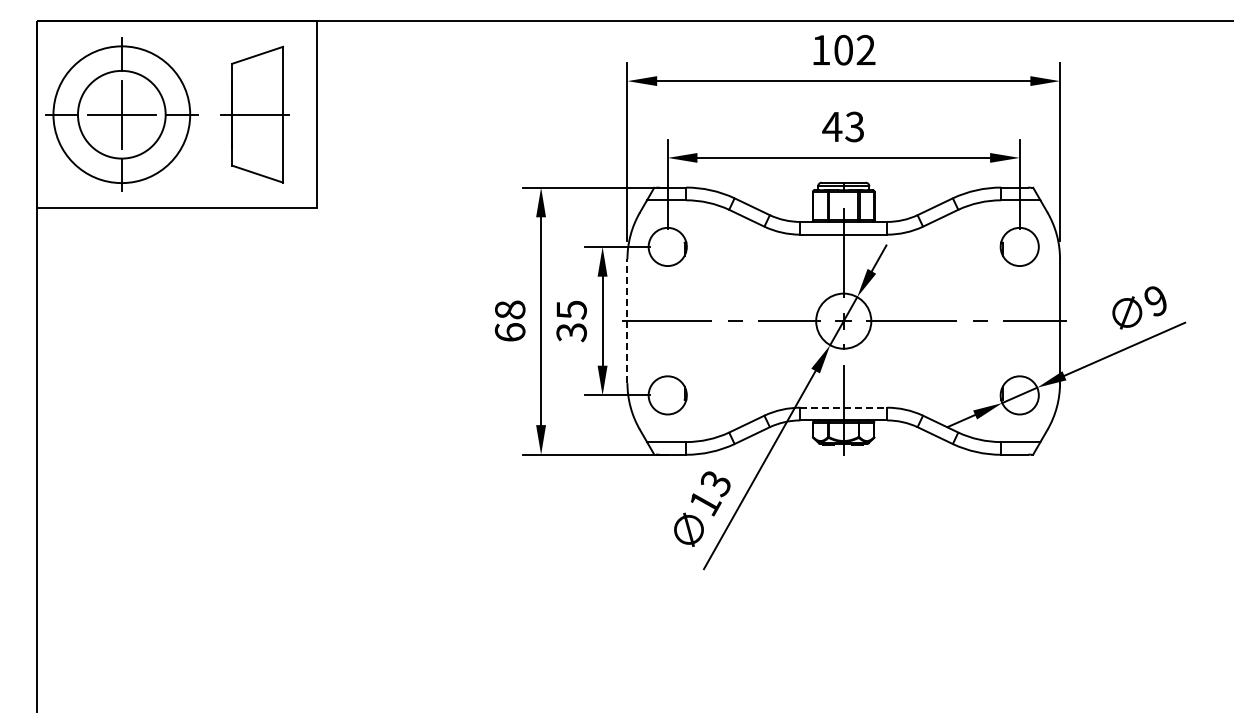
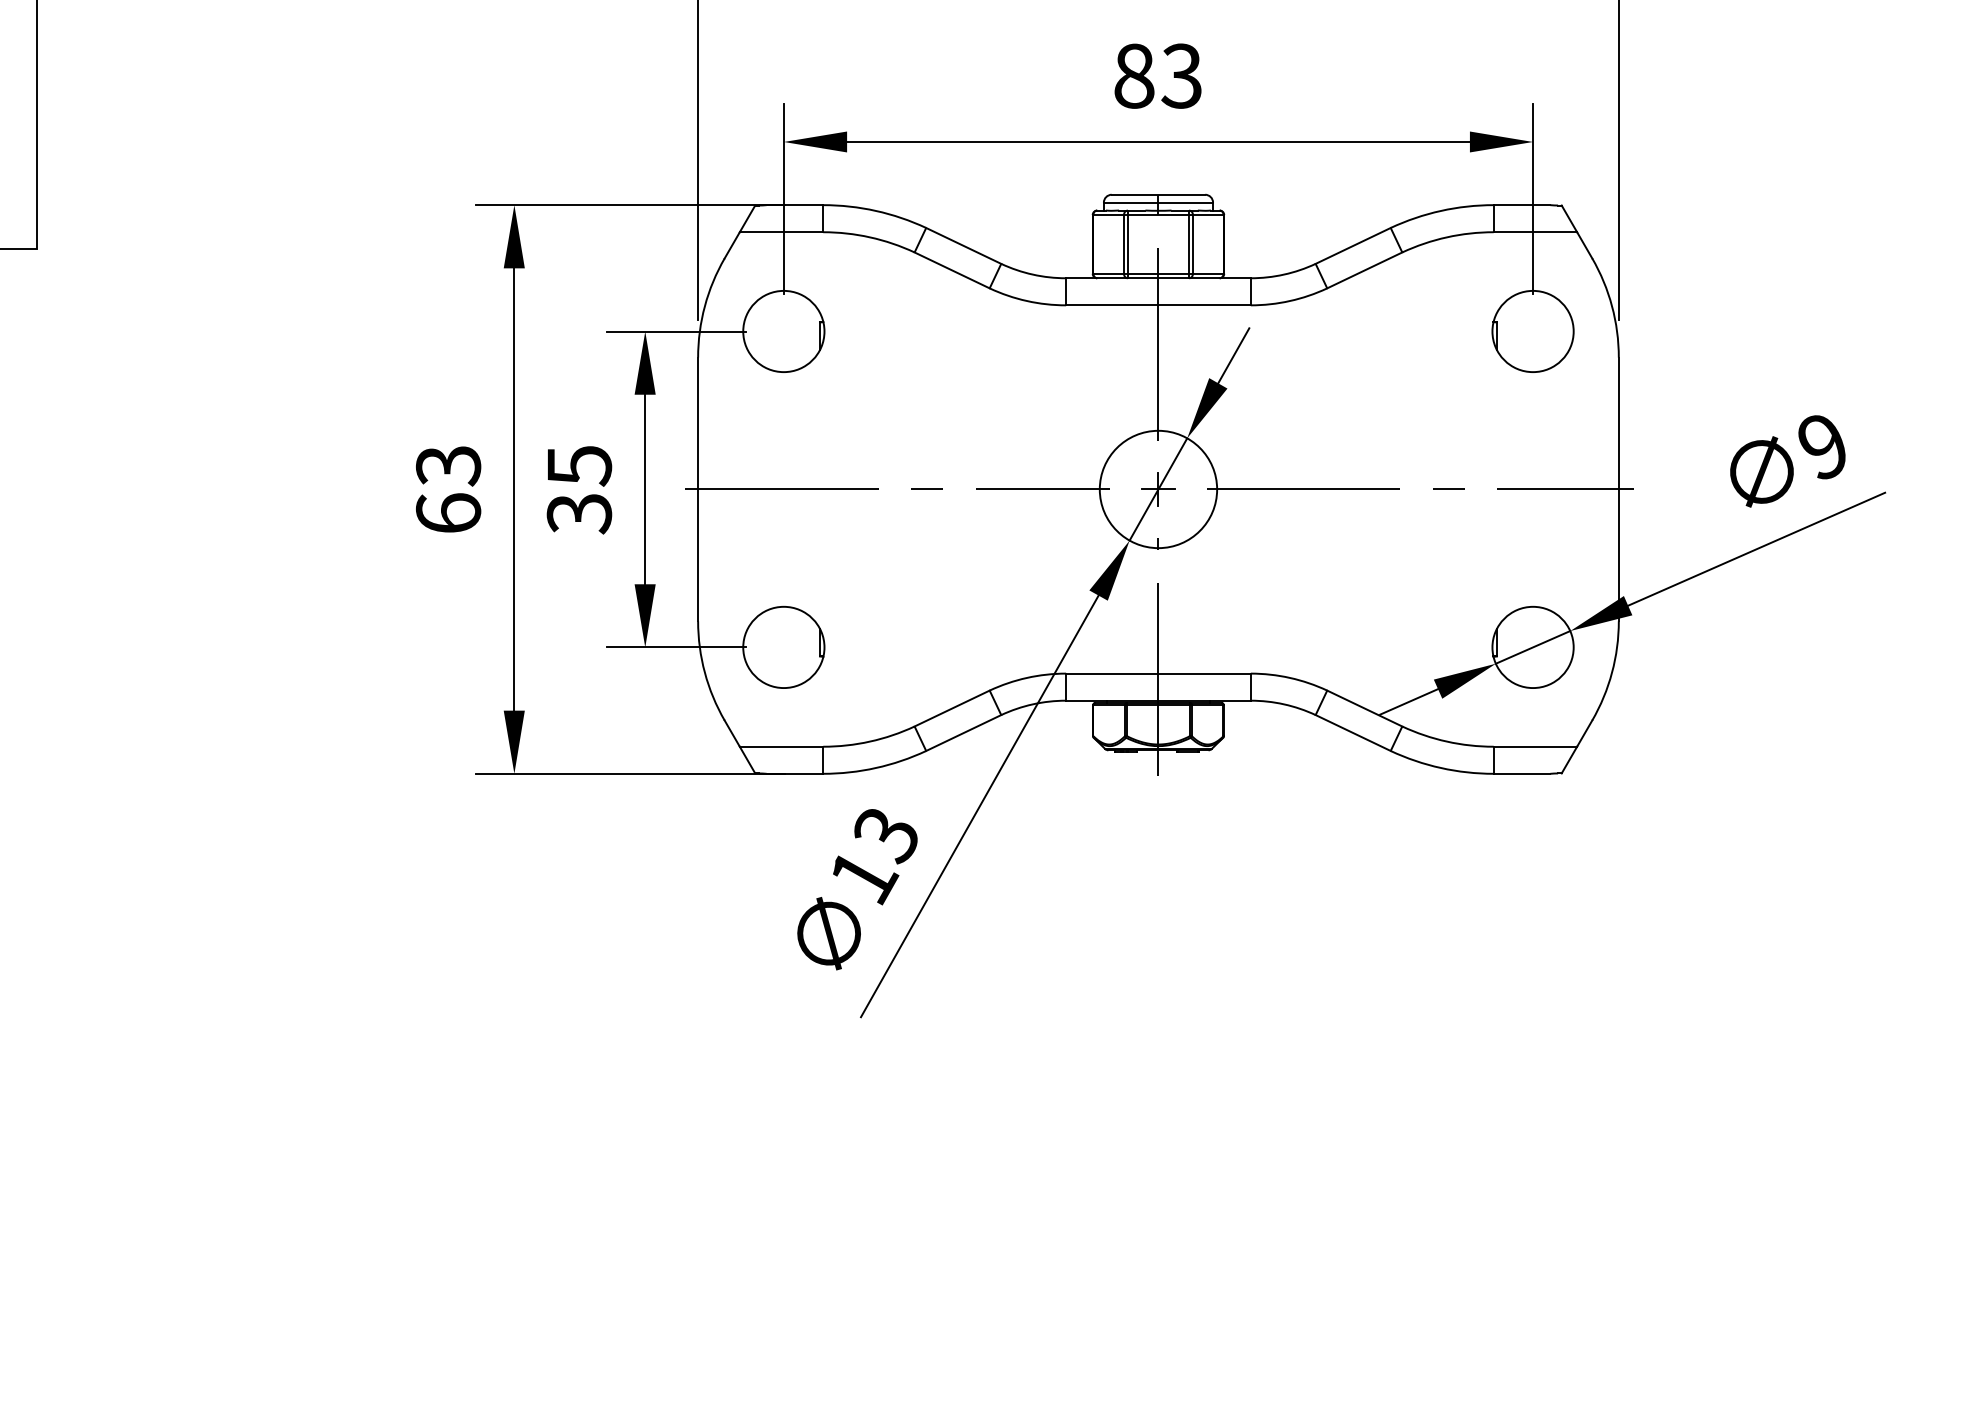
text: (832, 126) -> (1134, 75), 43 -> 83
text: (509, 309) -> (447, 464), 68 -> 63
line: (627, 321) -> (698, 490), dashed -> solid
line: (844, 407) -> (1160, 673), dashed -> solid

